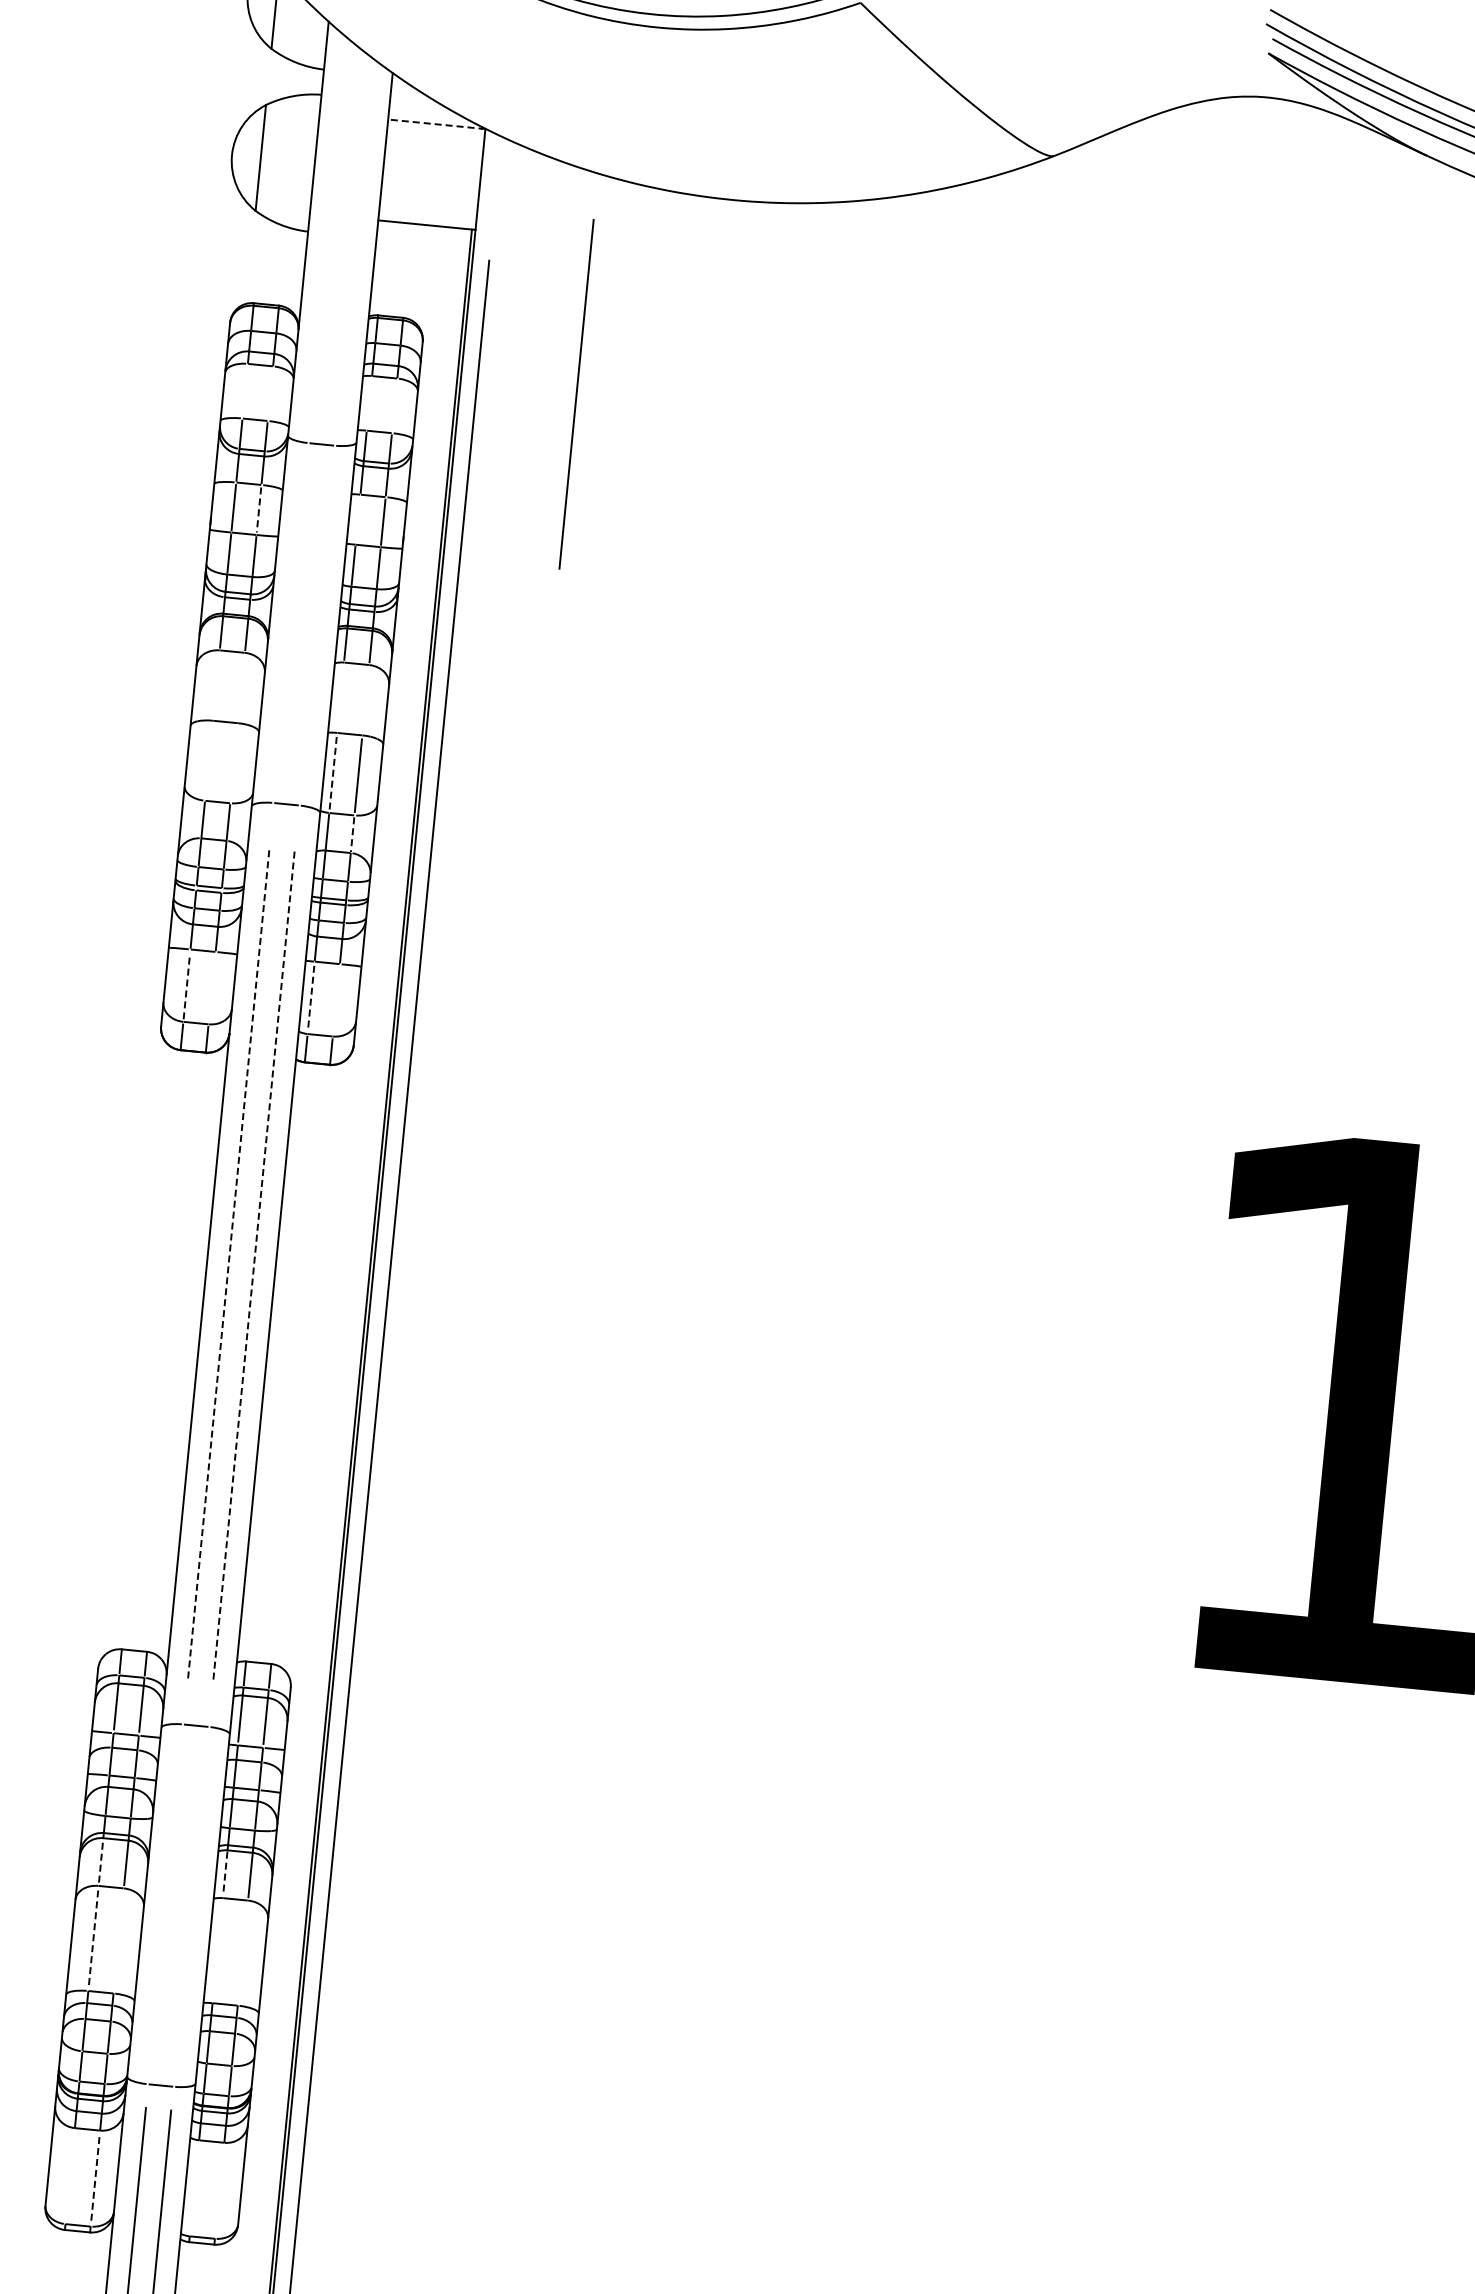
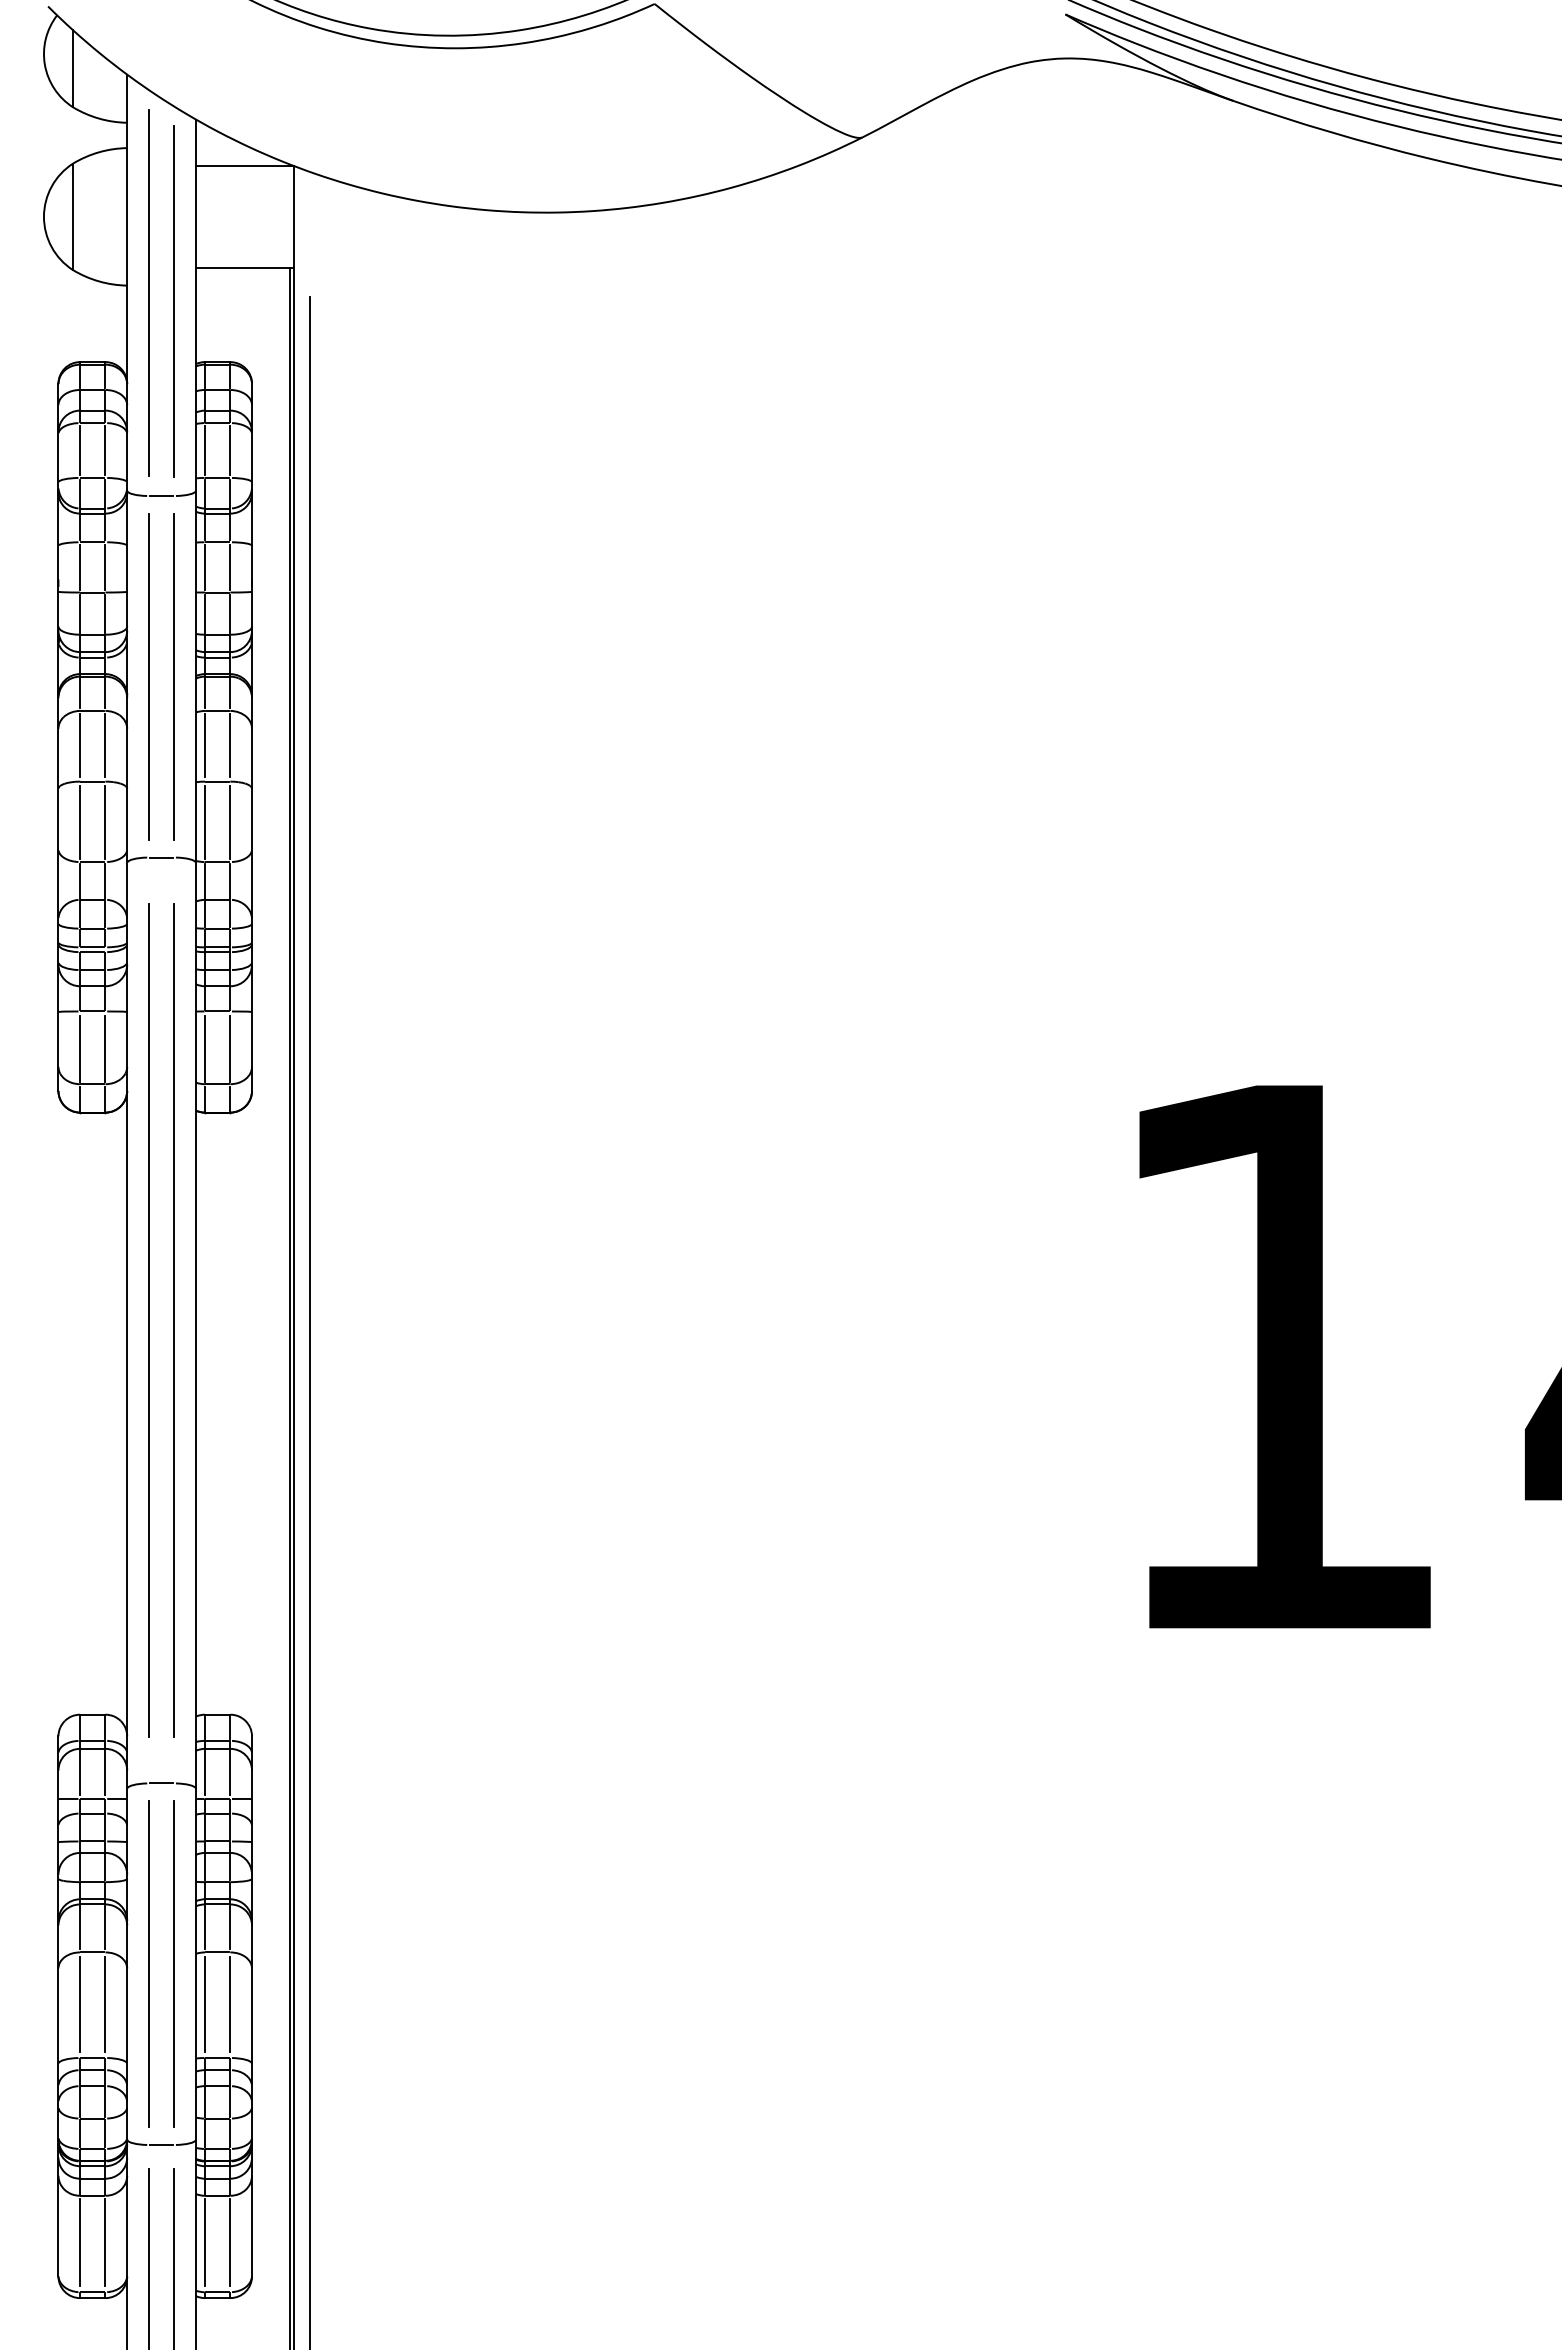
line: (436, 124) -> (244, 166), dashed -> solid
line: (328, 240) -> (148, 292), added
line: (245, 391) -> (80, 450), added
line: (270, 393) -> (105, 450), added
line: (575, 394) -> (173, 301), moved
line: (368, 403) -> (204, 450), added
line: (394, 405) -> (230, 450), added
line: (259, 510) -> (105, 567), dashed -> solid
line: (357, 519) -> (204, 567), added
line: (291, 622) -> (148, 676), added
line: (317, 625) -> (174, 676), added
line: (216, 684) -> (80, 745), added
line: (241, 687) -> (105, 745), added
line: (340, 696) -> (204, 745), added
line: (366, 699) -> (230, 745), added
line: (209, 760) -> (80, 821), added
line: (234, 762) -> (105, 821), added
line: (332, 773) -> (204, 822), dashed -> solid
line: (352, 834) -> (230, 881), dashed -> solid
line: (187, 986) -> (80, 1048), dashed -> solid
line: (212, 988) -> (105, 1048), added
line: (310, 998) -> (204, 1048), dashed -> solid
line: (336, 1001) -> (230, 1048), added
line: (228, 1263) -> (148, 1320), dashed -> solid
line: (254, 1266) -> (174, 1320), dashed -> solid
line: (101, 1861) -> (80, 1927), dashed -> solid
line: (224, 1873) -> (204, 1927), dashed -> solid
line: (165, 1903) -> (148, 1963), added
line: (190, 1906) -> (173, 1963), added
line: (93, 1937) -> (80, 2004), dashed -> solid
line: (118, 1939) -> (105, 2003), added
line: (217, 1948) -> (204, 2003), added
line: (243, 1951) -> (230, 2003), added
line: (70, 2174) -> (80, 2242), added
line: (95, 2177) -> (105, 2242), dashed -> solid
line: (194, 2186) -> (204, 2242), added
line: (219, 2189) -> (230, 2242), added

